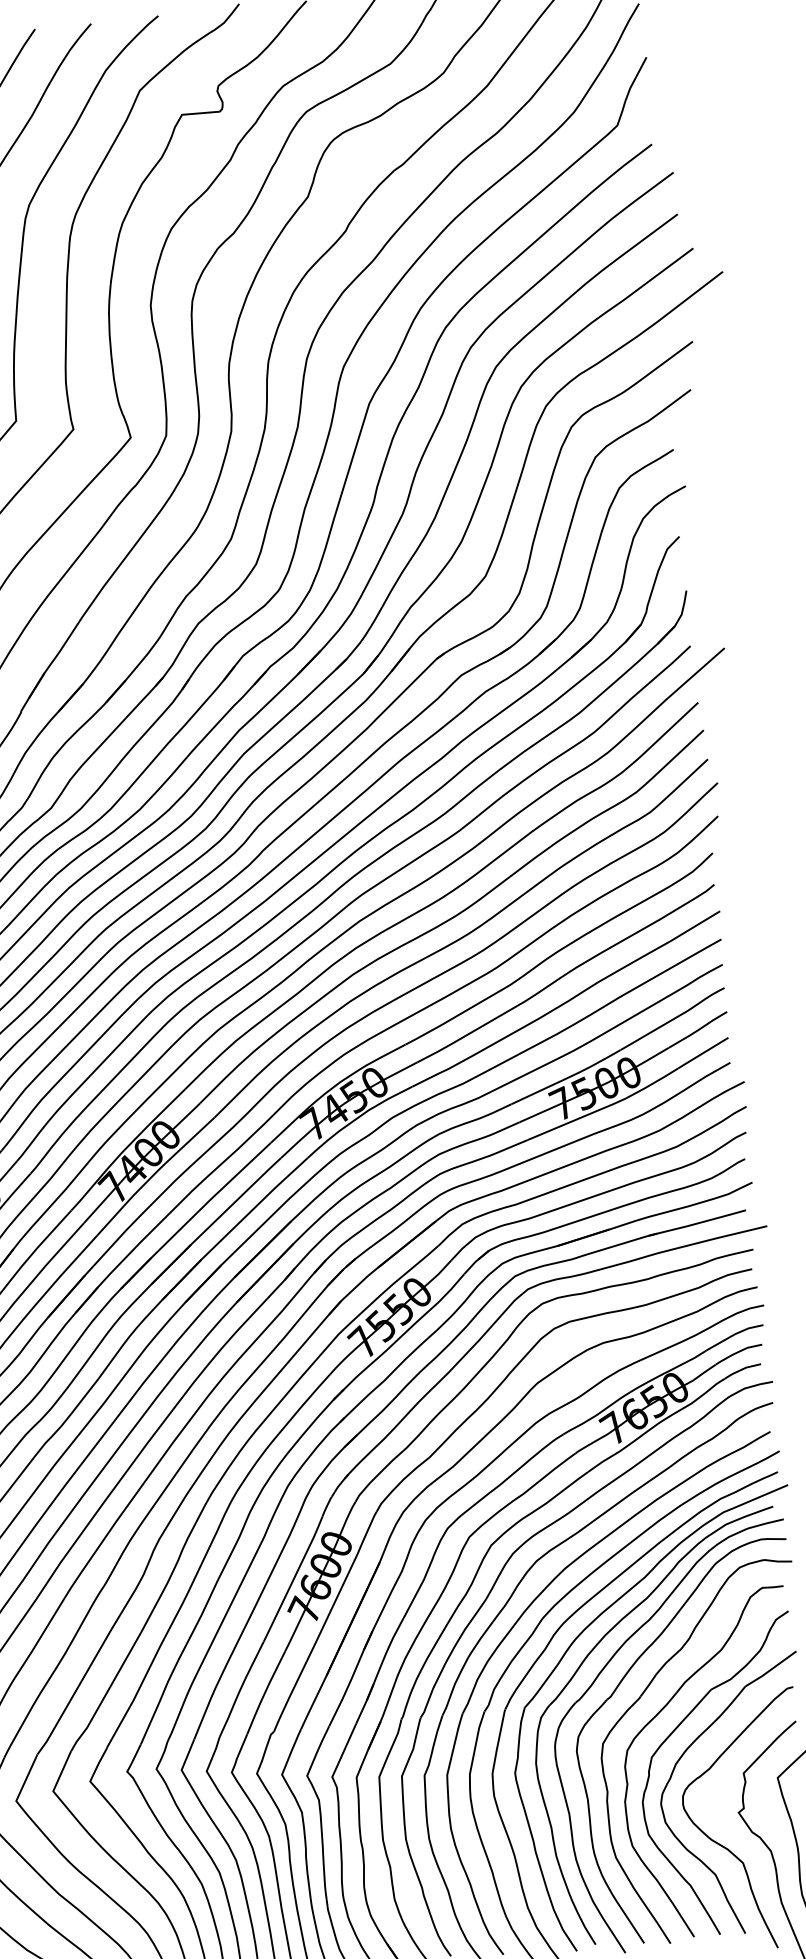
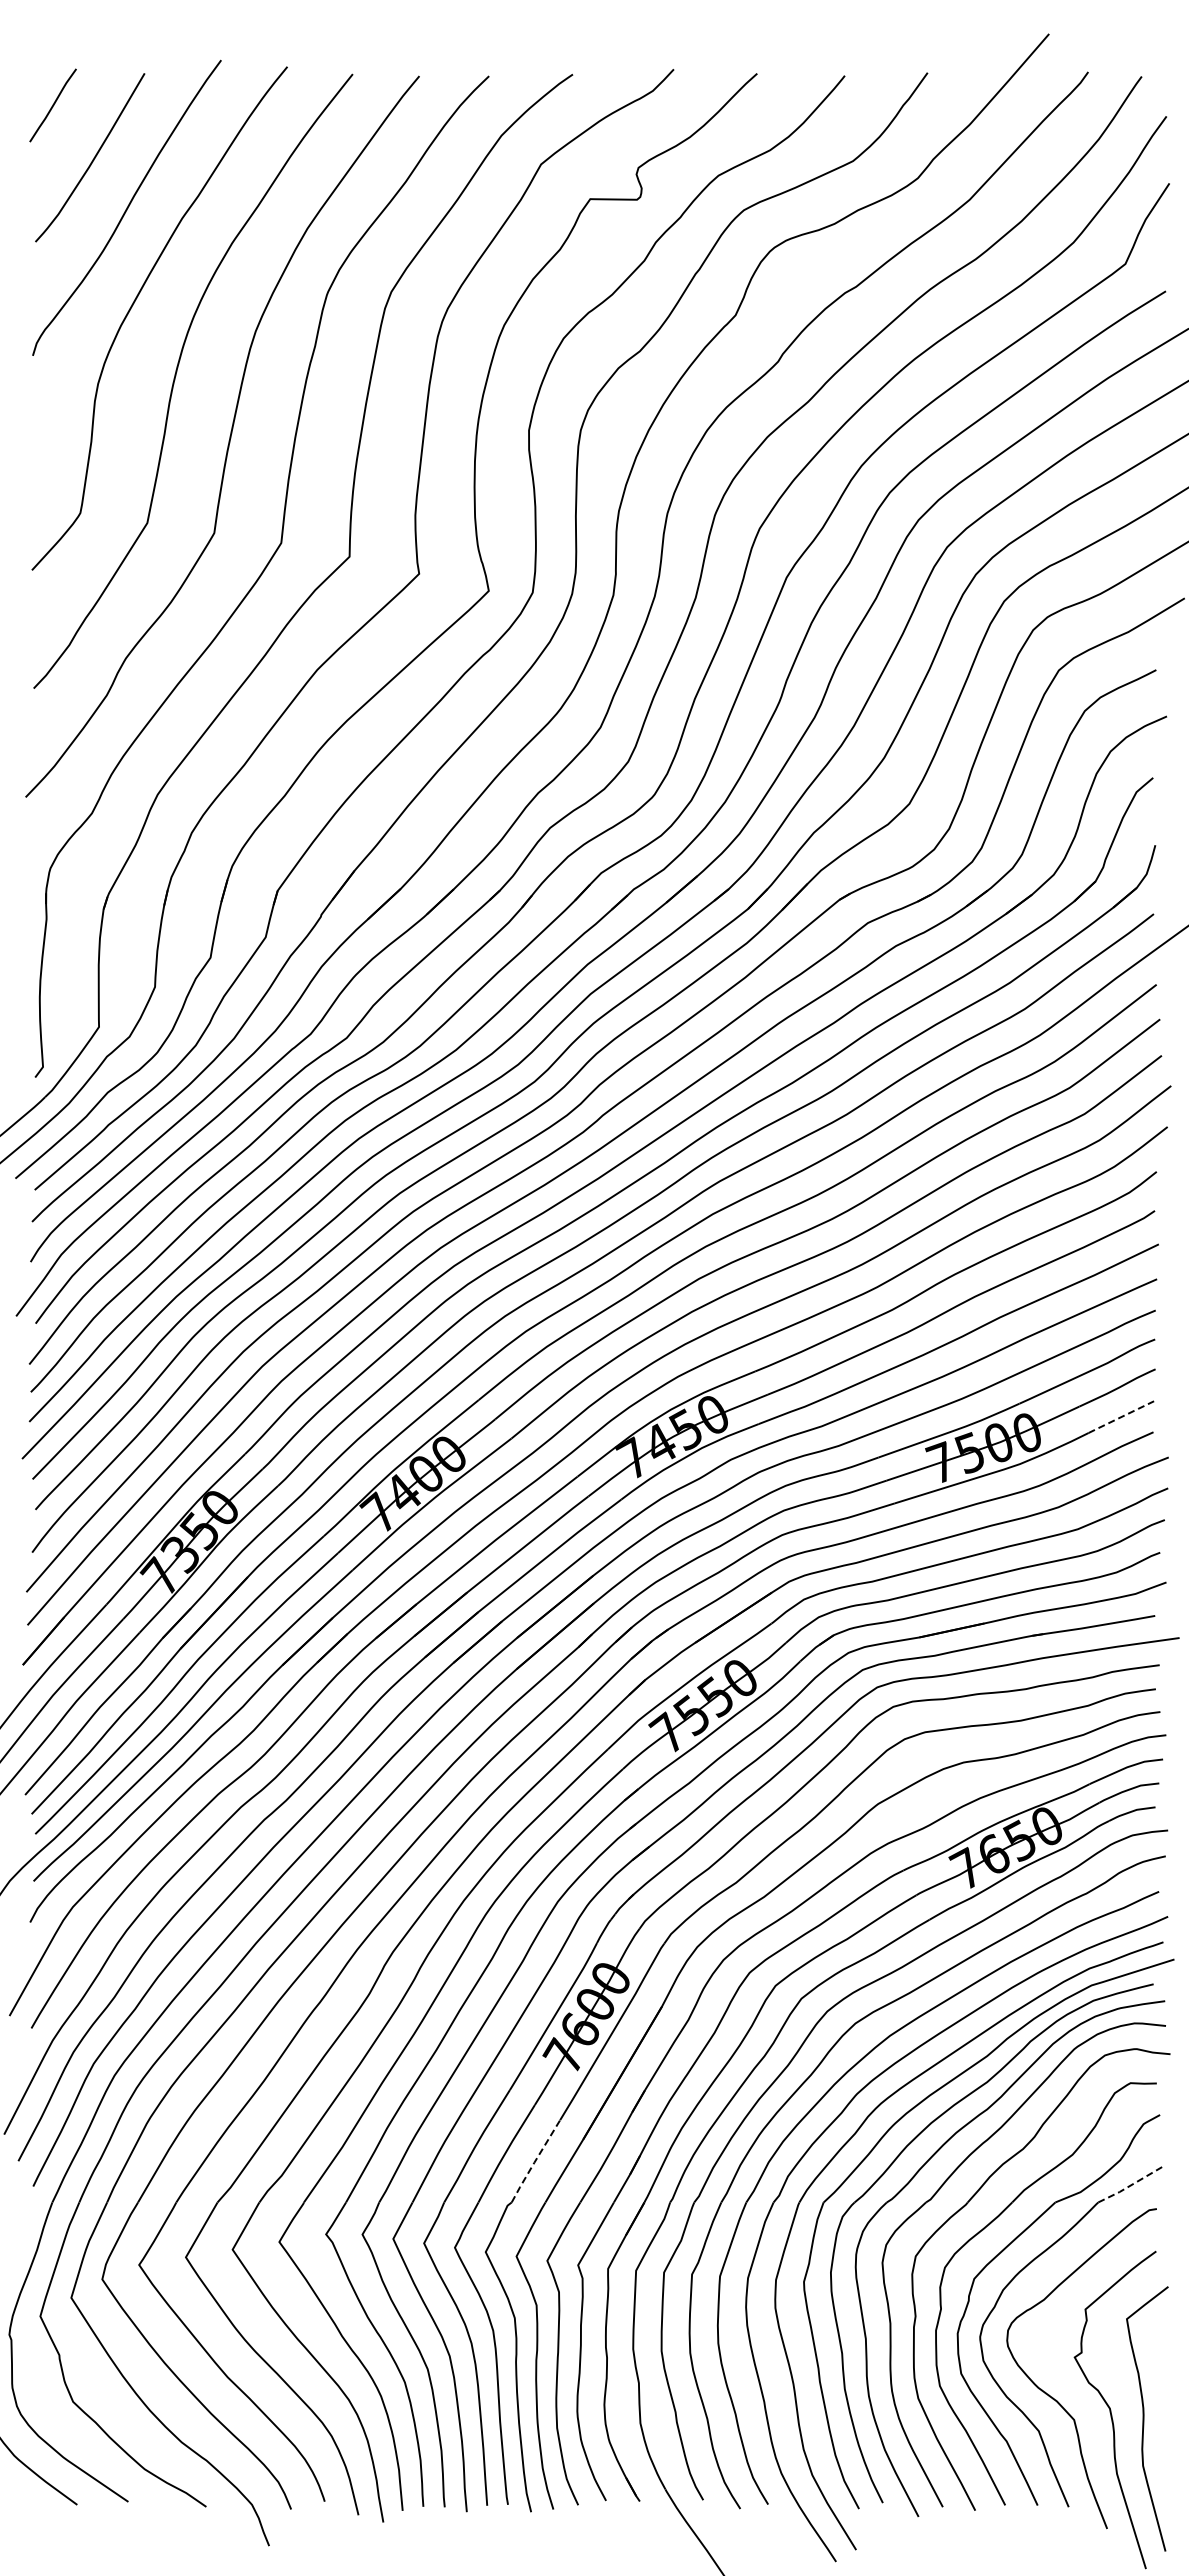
line: (703, 1053) -> (1121, 1417), solid -> dashed
line: (770, 1669) -> (1131, 2184), solid -> dashed
line: (289, 1697) -> (534, 2161), solid -> dashed

